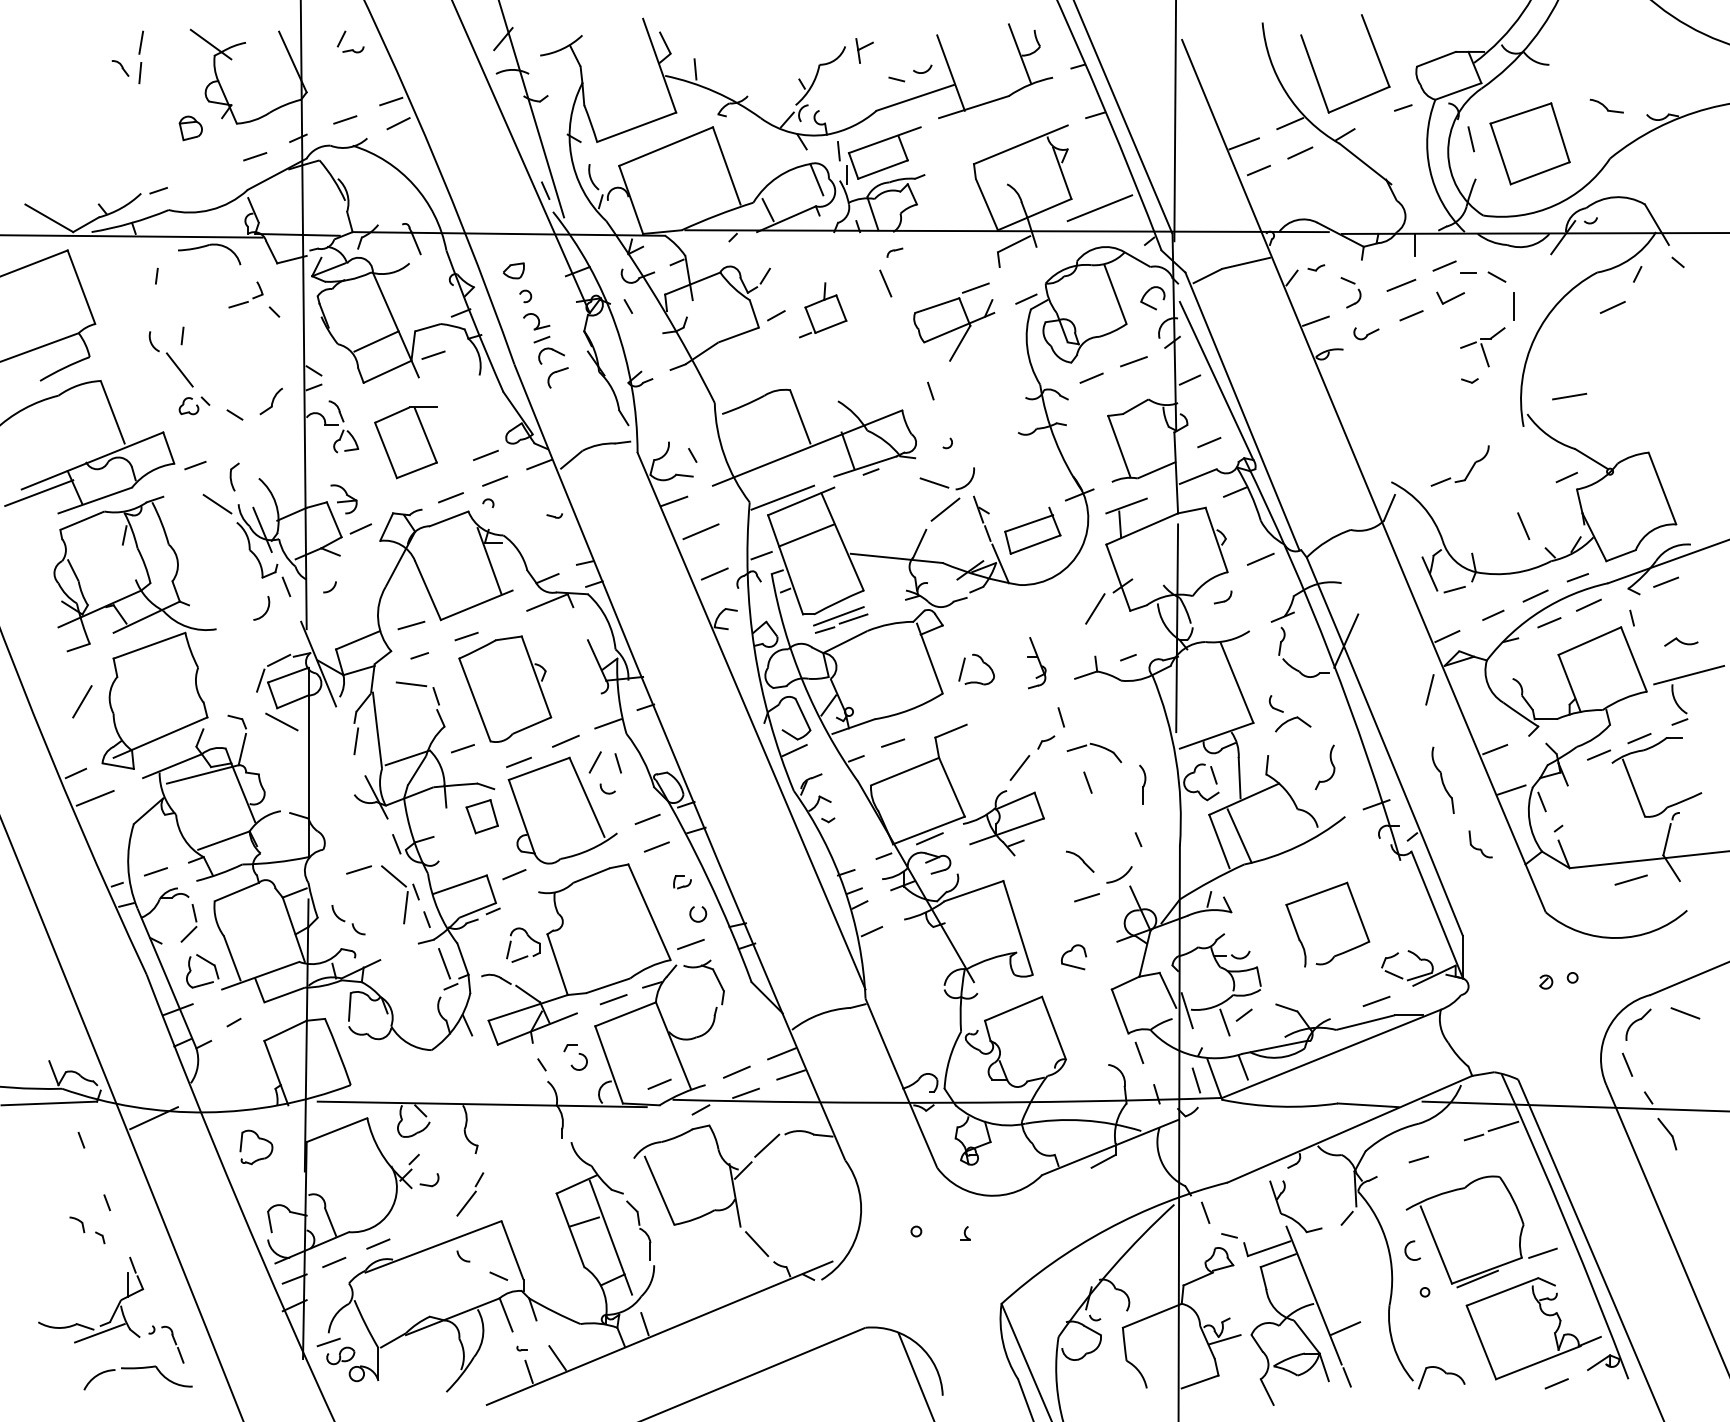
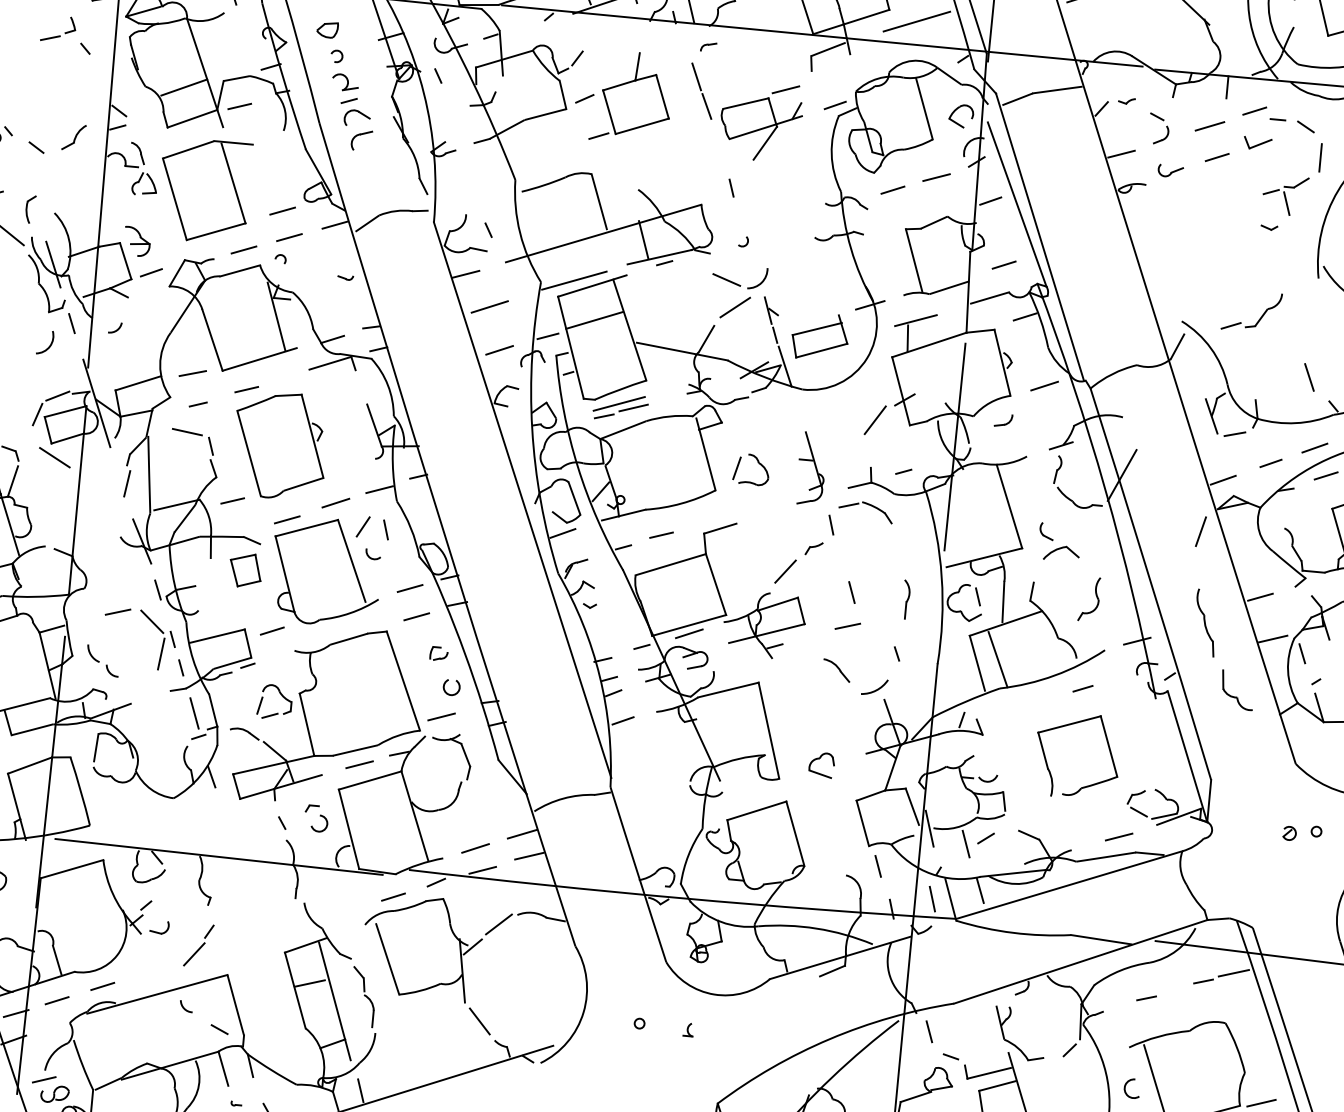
part: (822, 310) -> (631, 97), size x1.67
line: (898, 312) -> (706, 106), added
part: (405, 442) -> (203, 190), size x1.43
part: (1036, 662) -> (811, 468), size x1.43
part: (1096, 746) -> (868, 505), moved
part: (1480, 844) -> (1237, 690), size x1.43
line: (1326, 856) -> (1082, 688), added
line: (1086, 897) -> (847, 626), moved
line: (659, 1083) -> (393, 896), moved

